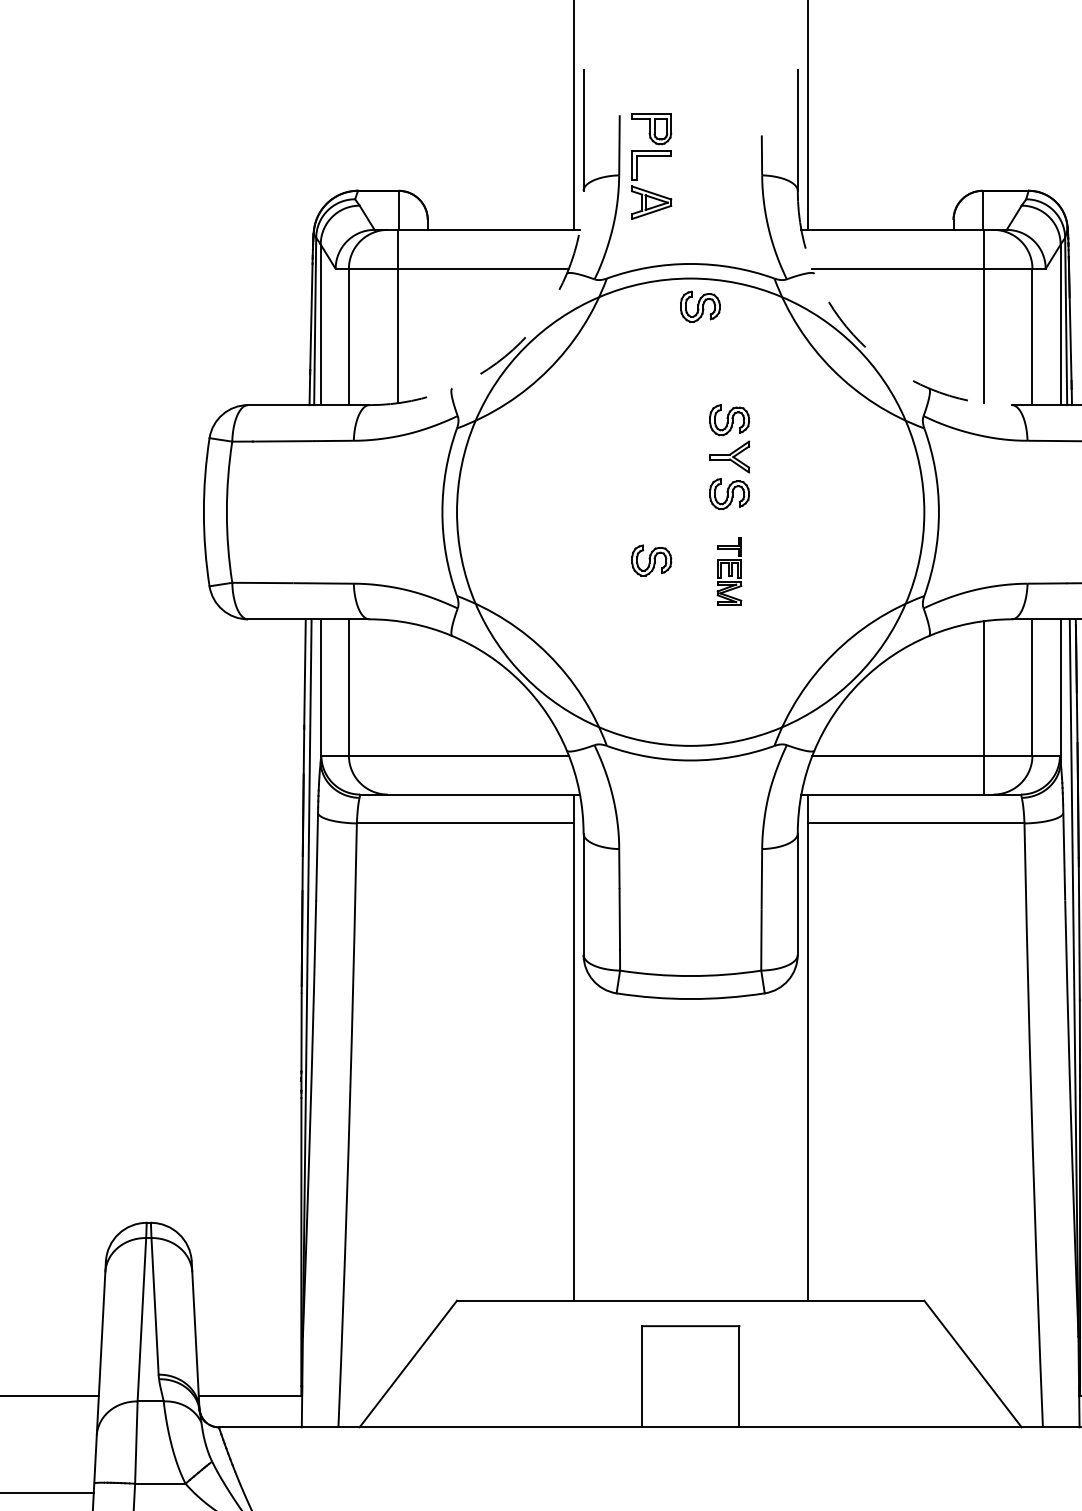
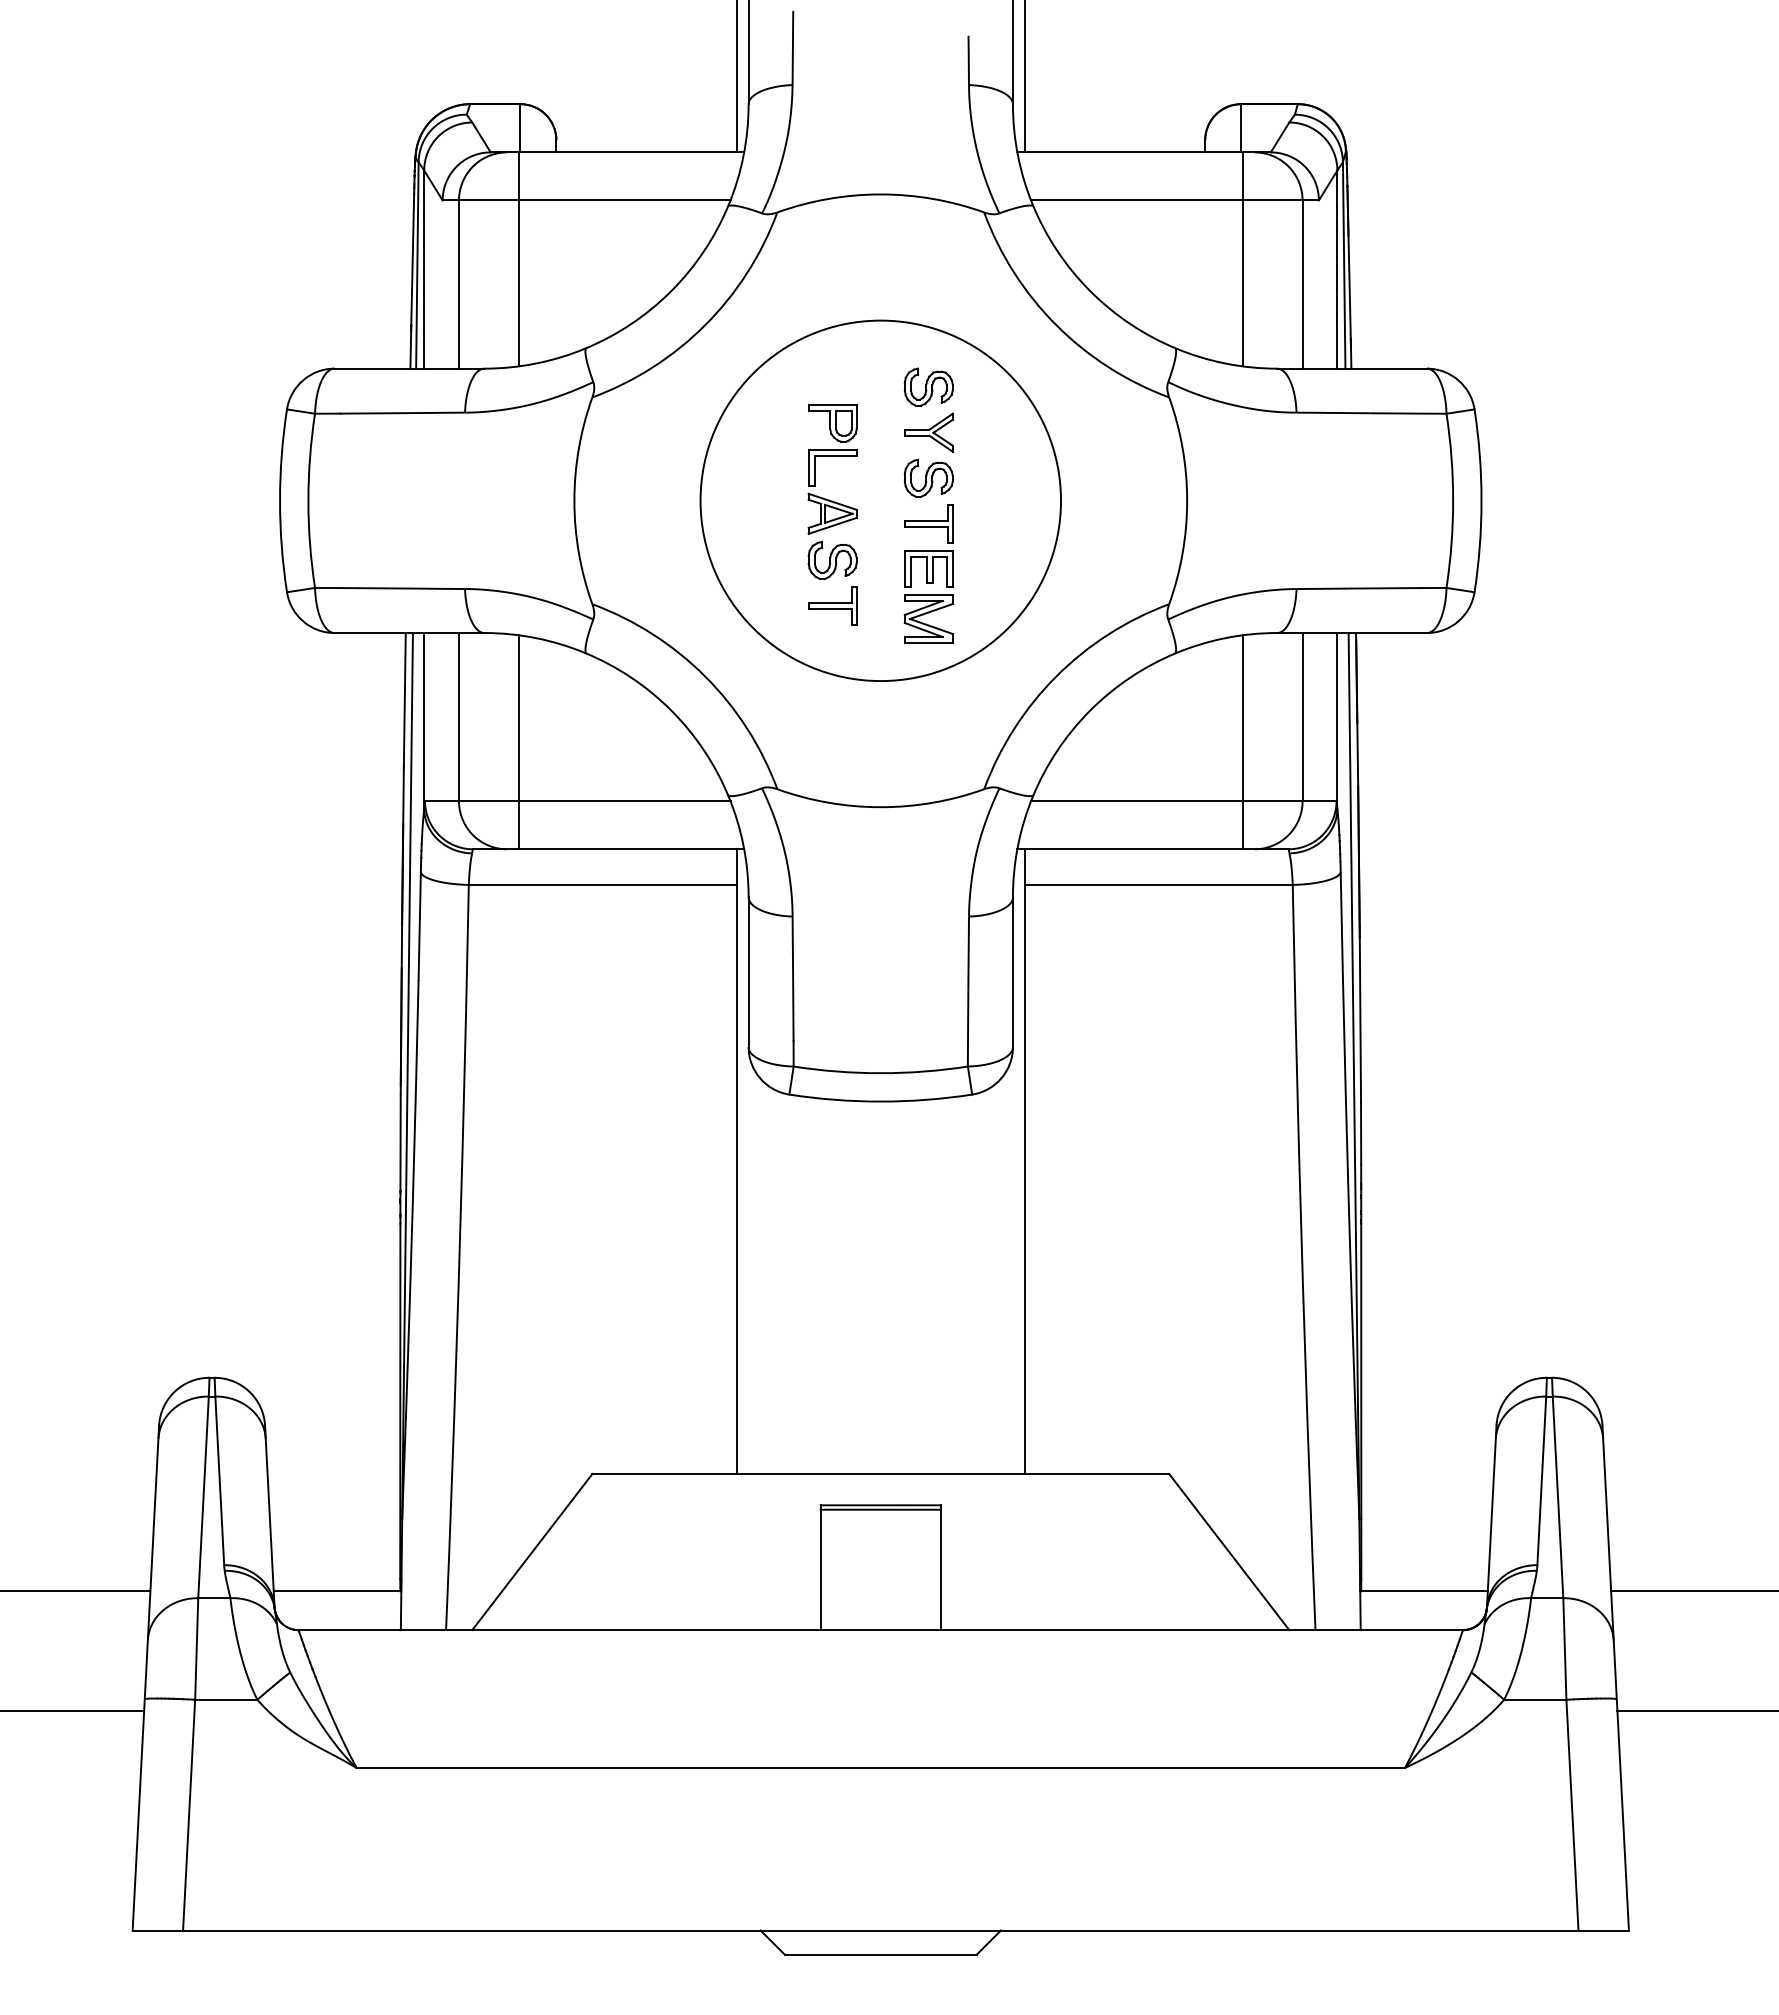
part: (651, 156) -> (832, 456), moved
part: (700, 306) -> (892, 246), removed
arc: (521, 342) -> (671, 291), dashed -> solid
arc: (860, 342) -> (1090, 291), dashed -> solid
circle: (690, 511) -> (880, 500), size x0.62
part: (729, 571) -> (928, 573), size x1.67
part: (651, 597) -> (832, 605), added
line: (397, 708) -> (519, 742), added
line: (690, 1329) -> (880, 1509), added

